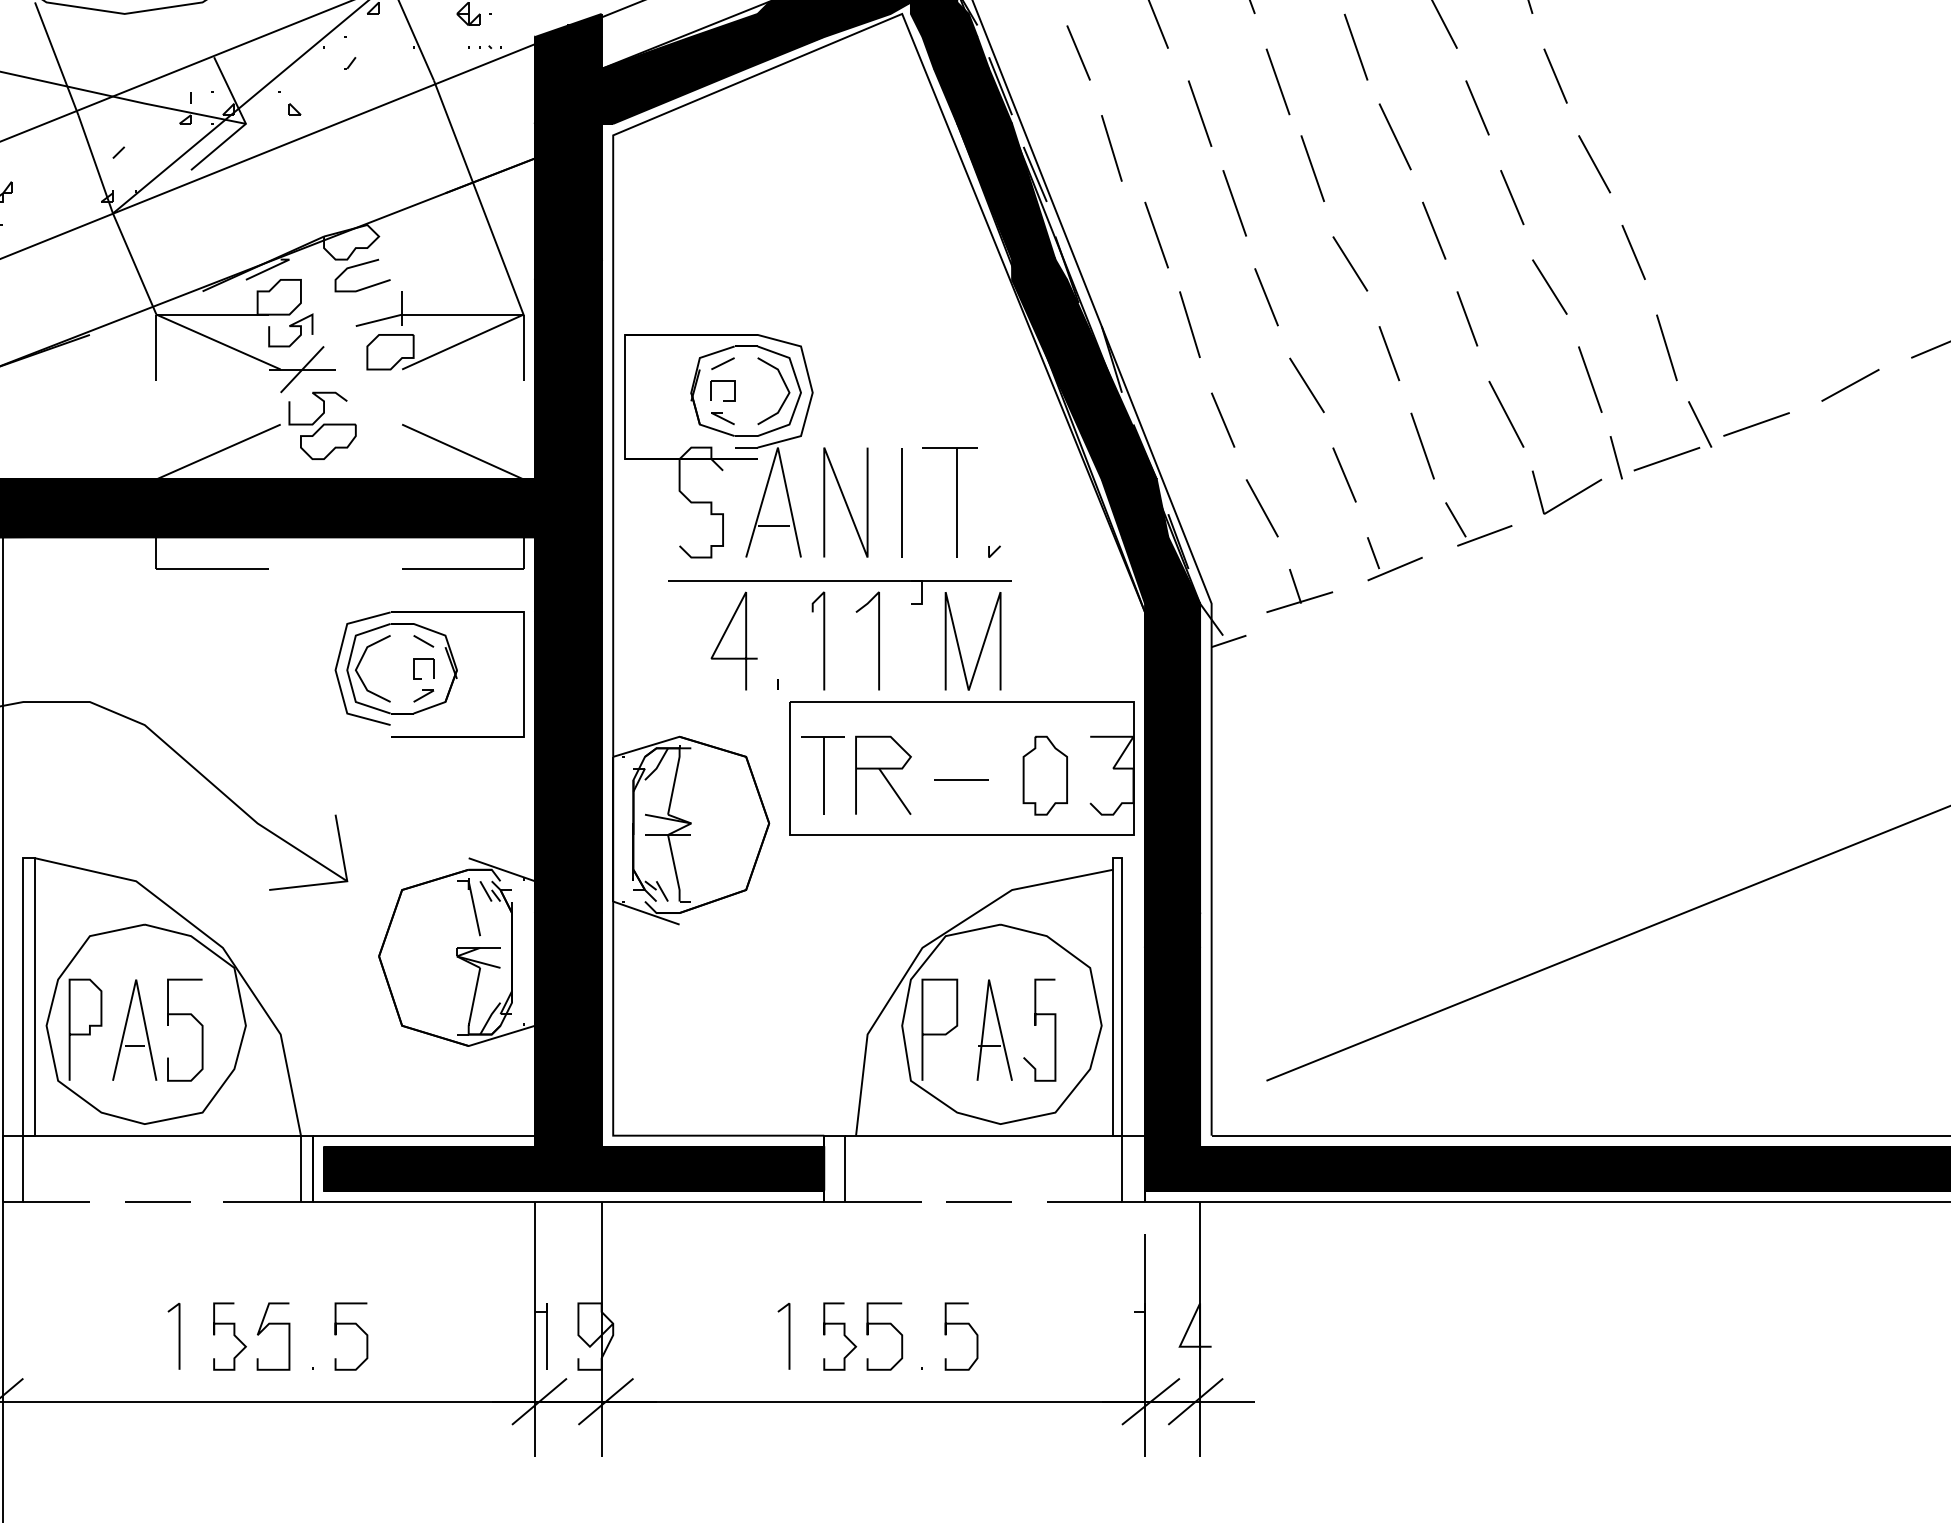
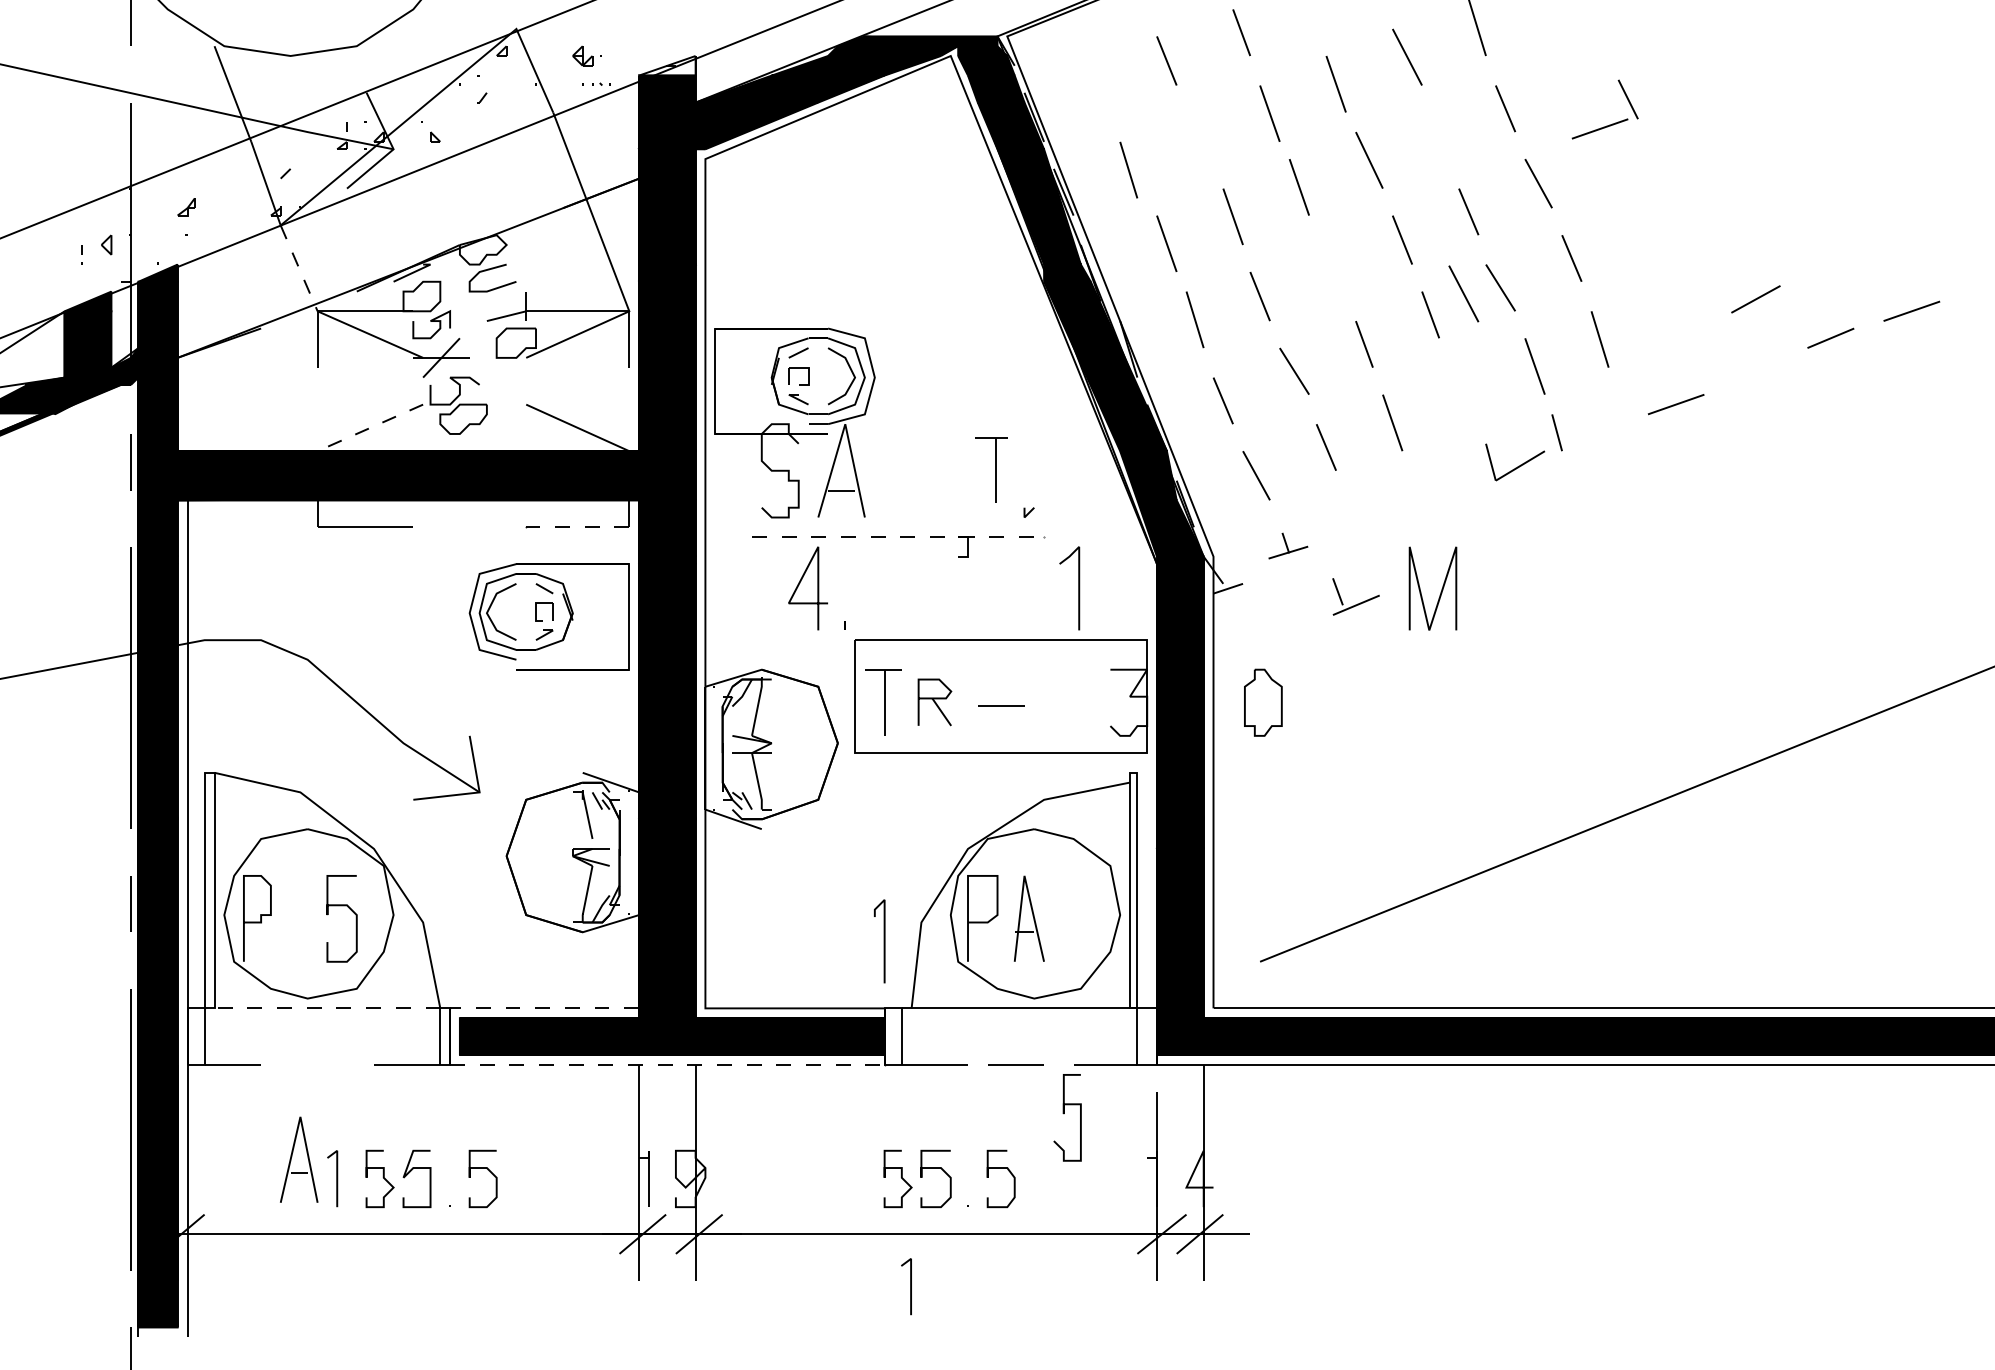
fill: (568, 25) -> (667, 65), removed
line: (1078, 52) -> (1100, 88), removed
line: (1476, 107) -> (1438, 135), removed
line: (1199, 113) -> (1203, 140), removed
line: (1350, 263) -> (1331, 267), removed
line: (135, 265) -> (299, 269), solid -> dashed
line: (1849, 385) -> (1755, 299), moved
line: (1506, 413) -> (1463, 293), moved
line: (217, 452) -> (369, 428), solid -> dashed
part: (1678, 453) -> (1609, 124), moved
line: (845, 502) -> (902, 470), removed
line: (901, 502) -> (950, 470), removed
part: (950, 502) -> (991, 470), size x0.7
part: (1482, 535) -> (1443, 498), removed
part: (1396, 566) -> (1357, 603), moved
line: (461, 569) -> (576, 527), solid -> dashed
line: (840, 581) -> (898, 537), solid -> dashed
part: (1299, 590) -> (1288, 545), size x0.7
line: (822, 641) -> (883, 941), moved
line: (878, 641) -> (1078, 588), moved
line: (981, 644) -> (1440, 591), moved
part: (883, 775) -> (934, 702), size x0.7
part: (1045, 775) -> (1263, 702), moved
part: (126, 1026) -> (292, 1156), moved
curve: (1036, 1026) -> (1064, 1114), moved
line: (161, 1135) -> (321, 1008), solid -> dashed
line: (423, 1135) -> (544, 1008), solid -> dashed
line: (157, 1201) -> (318, 1064), removed
line: (568, 1201) -> (667, 1064), solid -> dashed
line: (788, 1336) -> (910, 1286), moved

